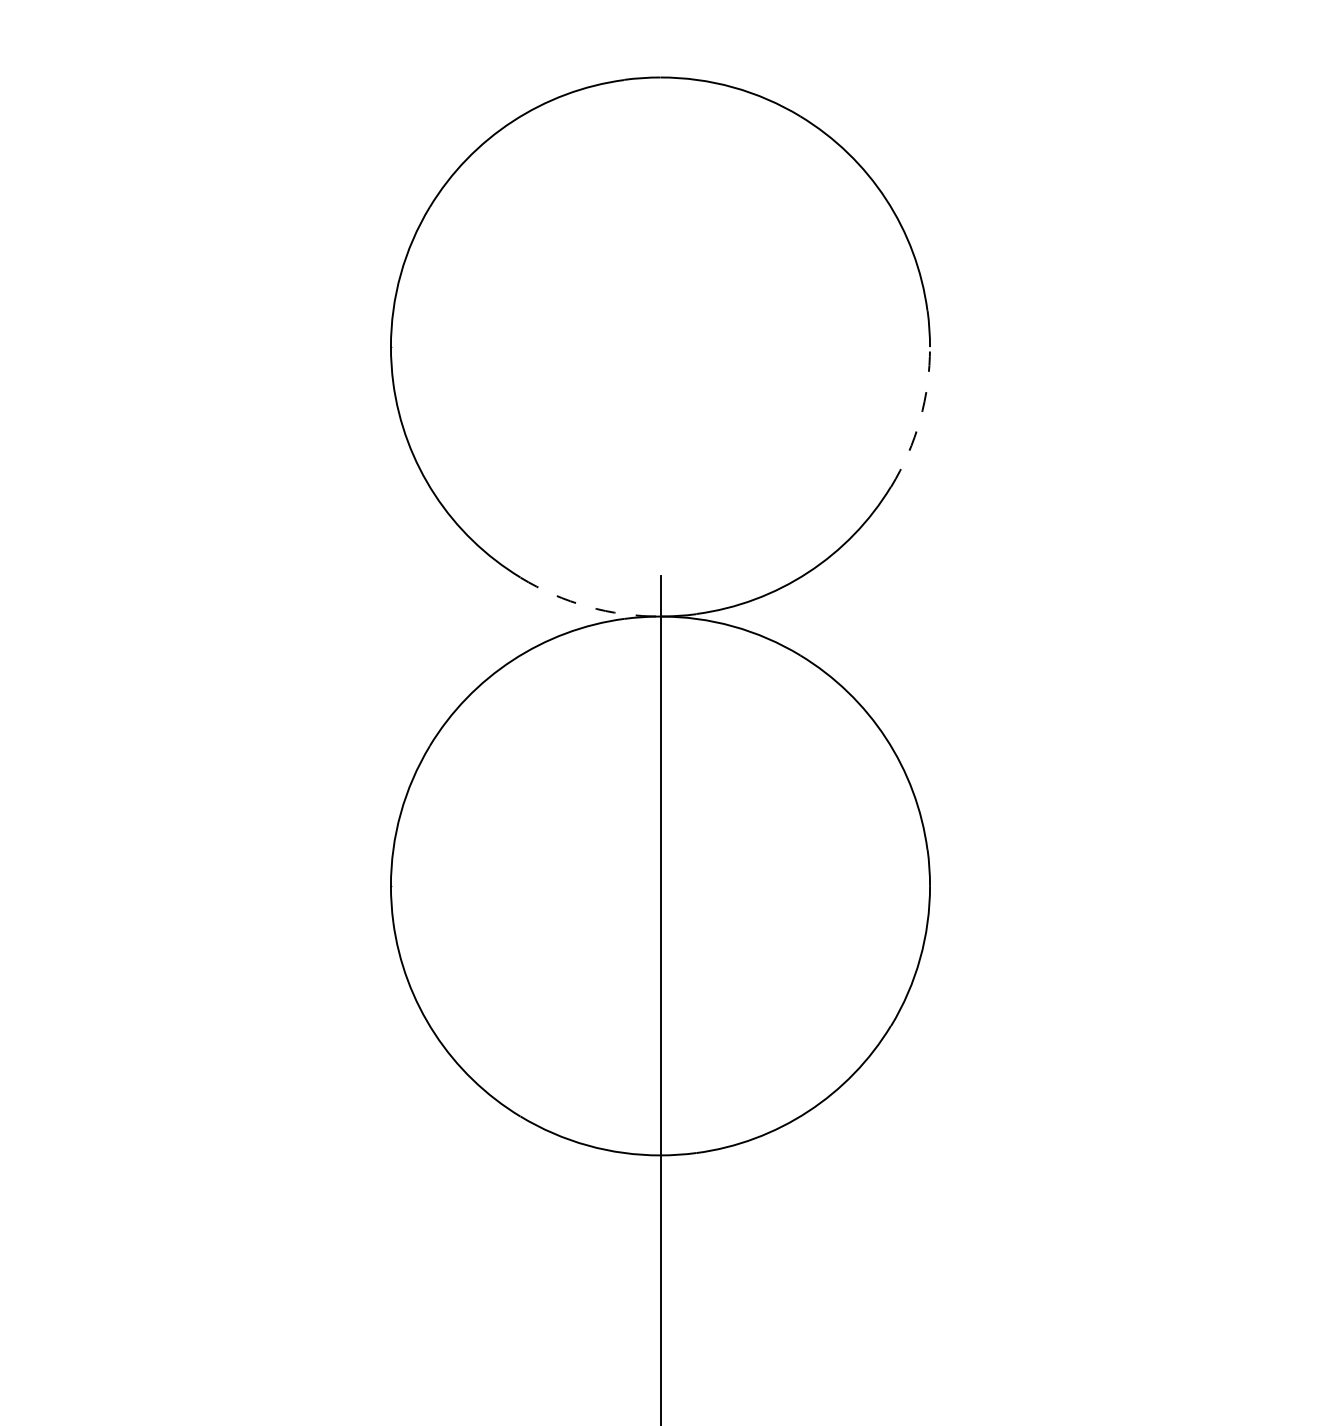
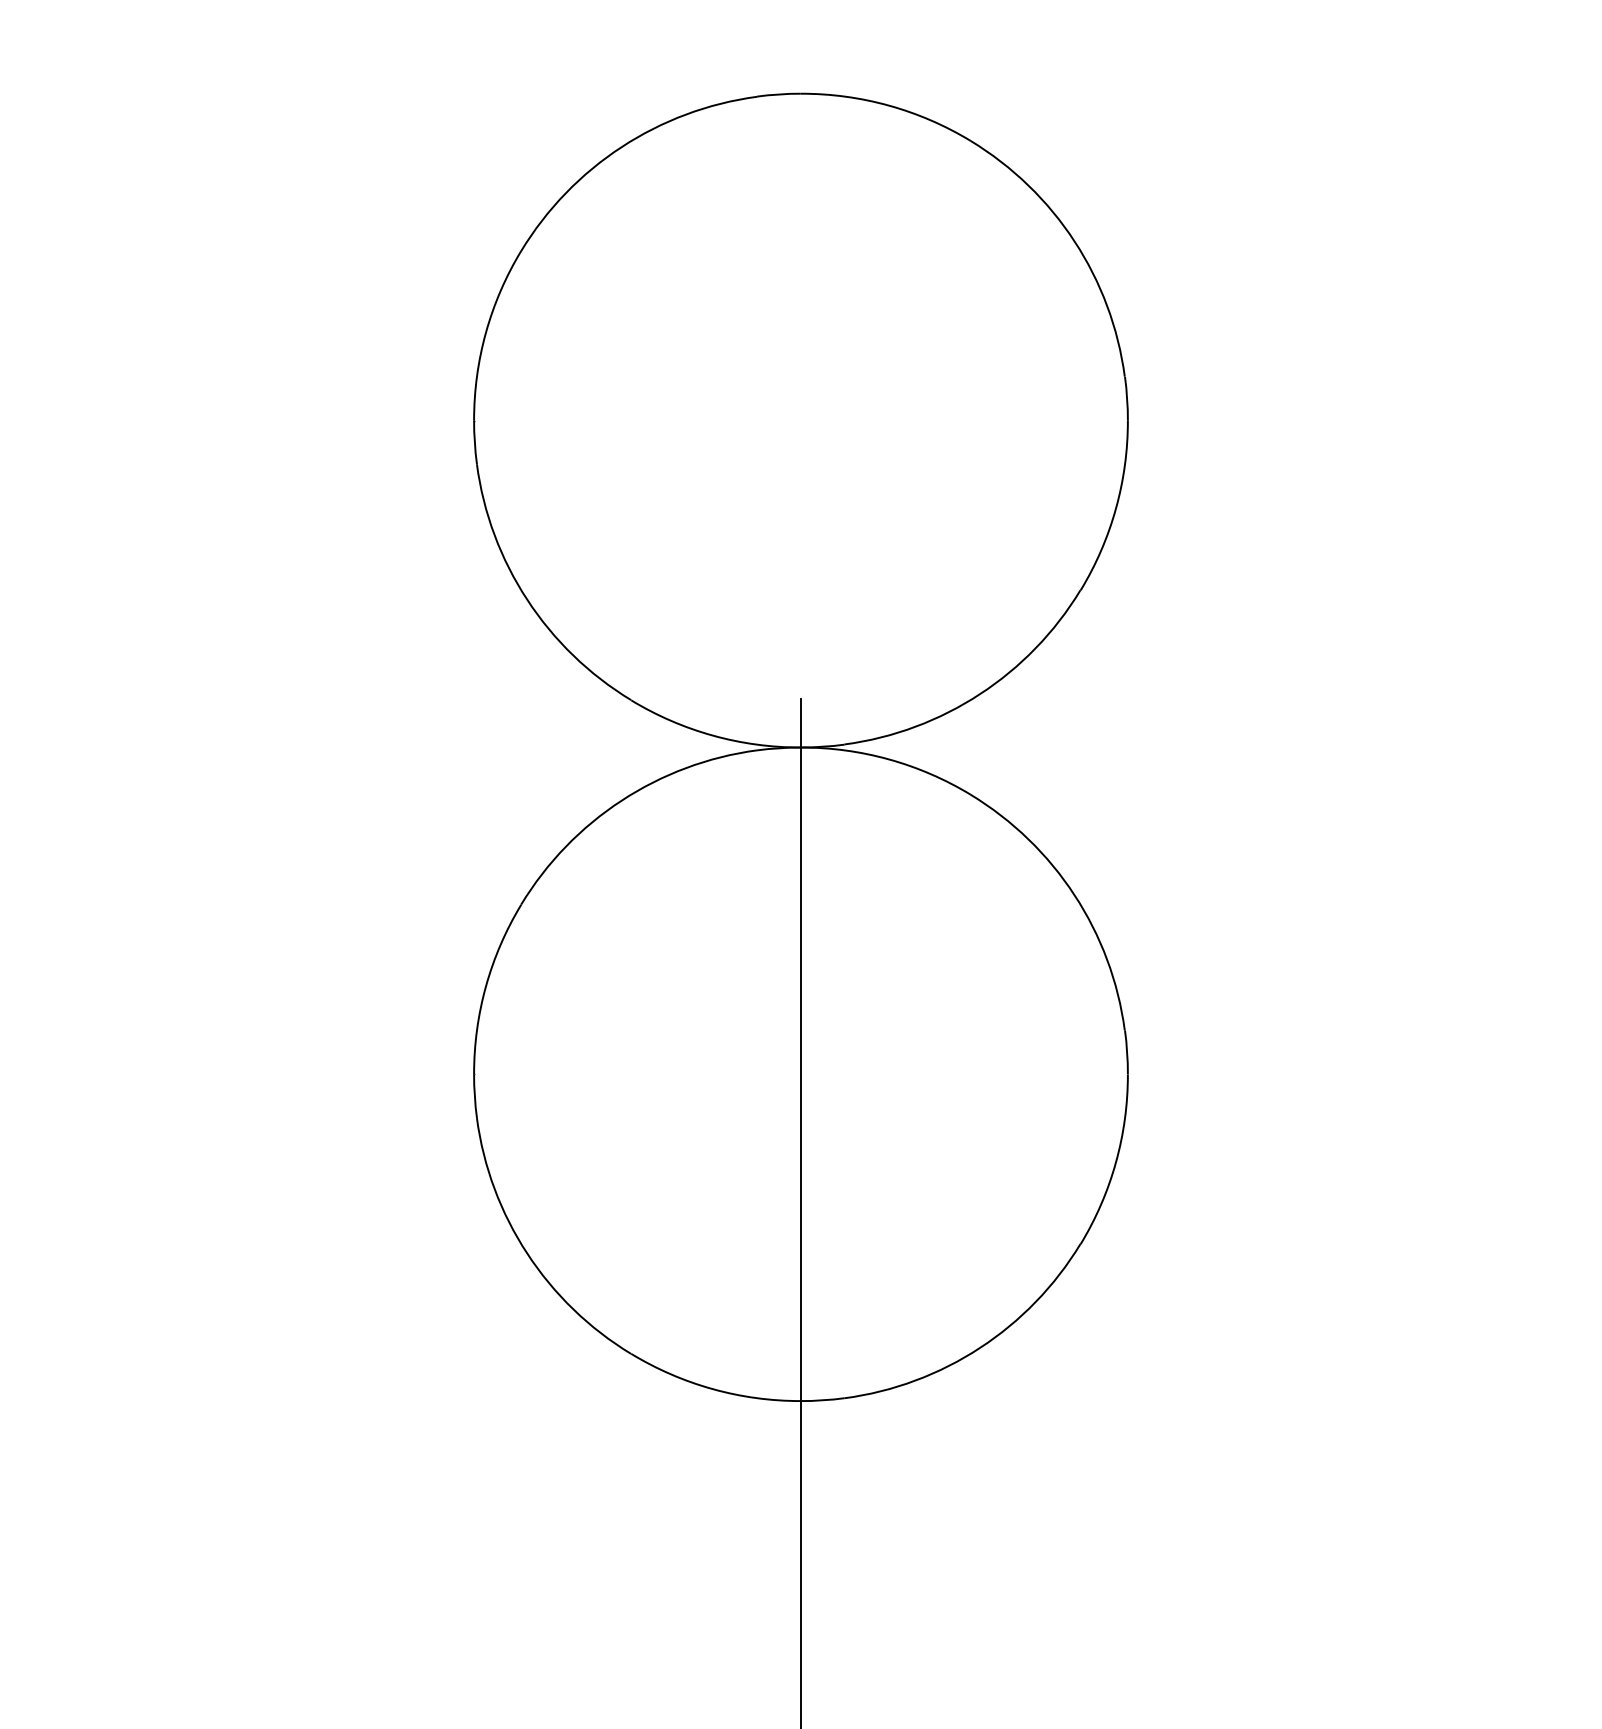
arc: (919, 419) -> (1115, 508), dashed -> solid
arc: (587, 606) -> (712, 735), dashed -> solid

